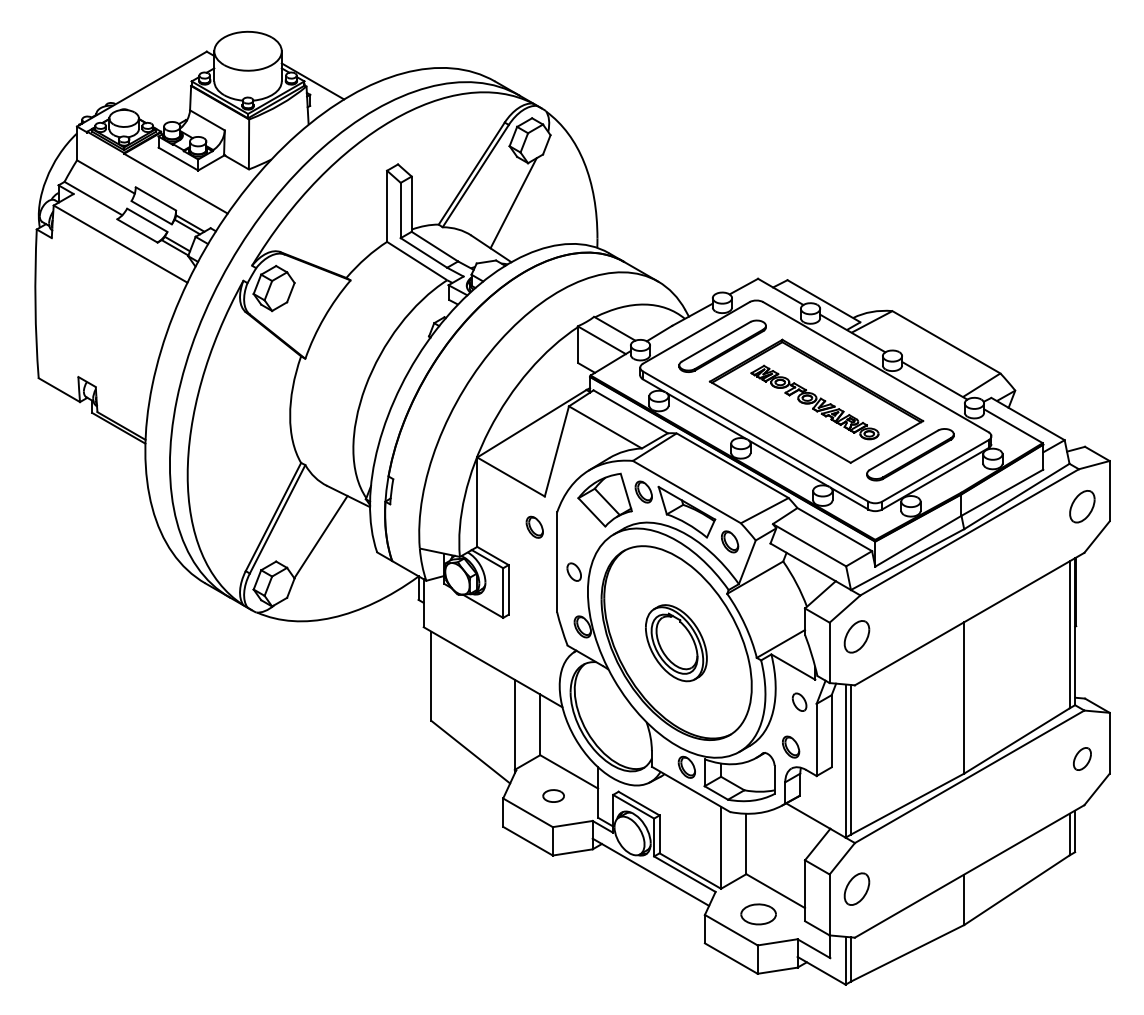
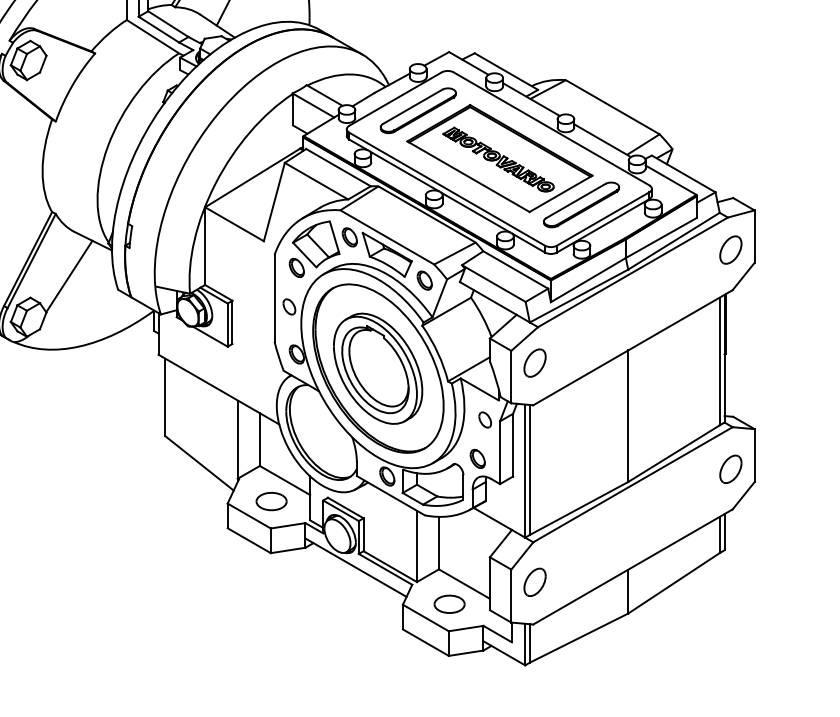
part: (534, 526) -> (296, 267), moved
part: (676, 642) -> (378, 368), size x1.67
part: (1082, 758) -> (730, 468), size x1.43
part: (553, 795) -> (271, 501), size x1.67

